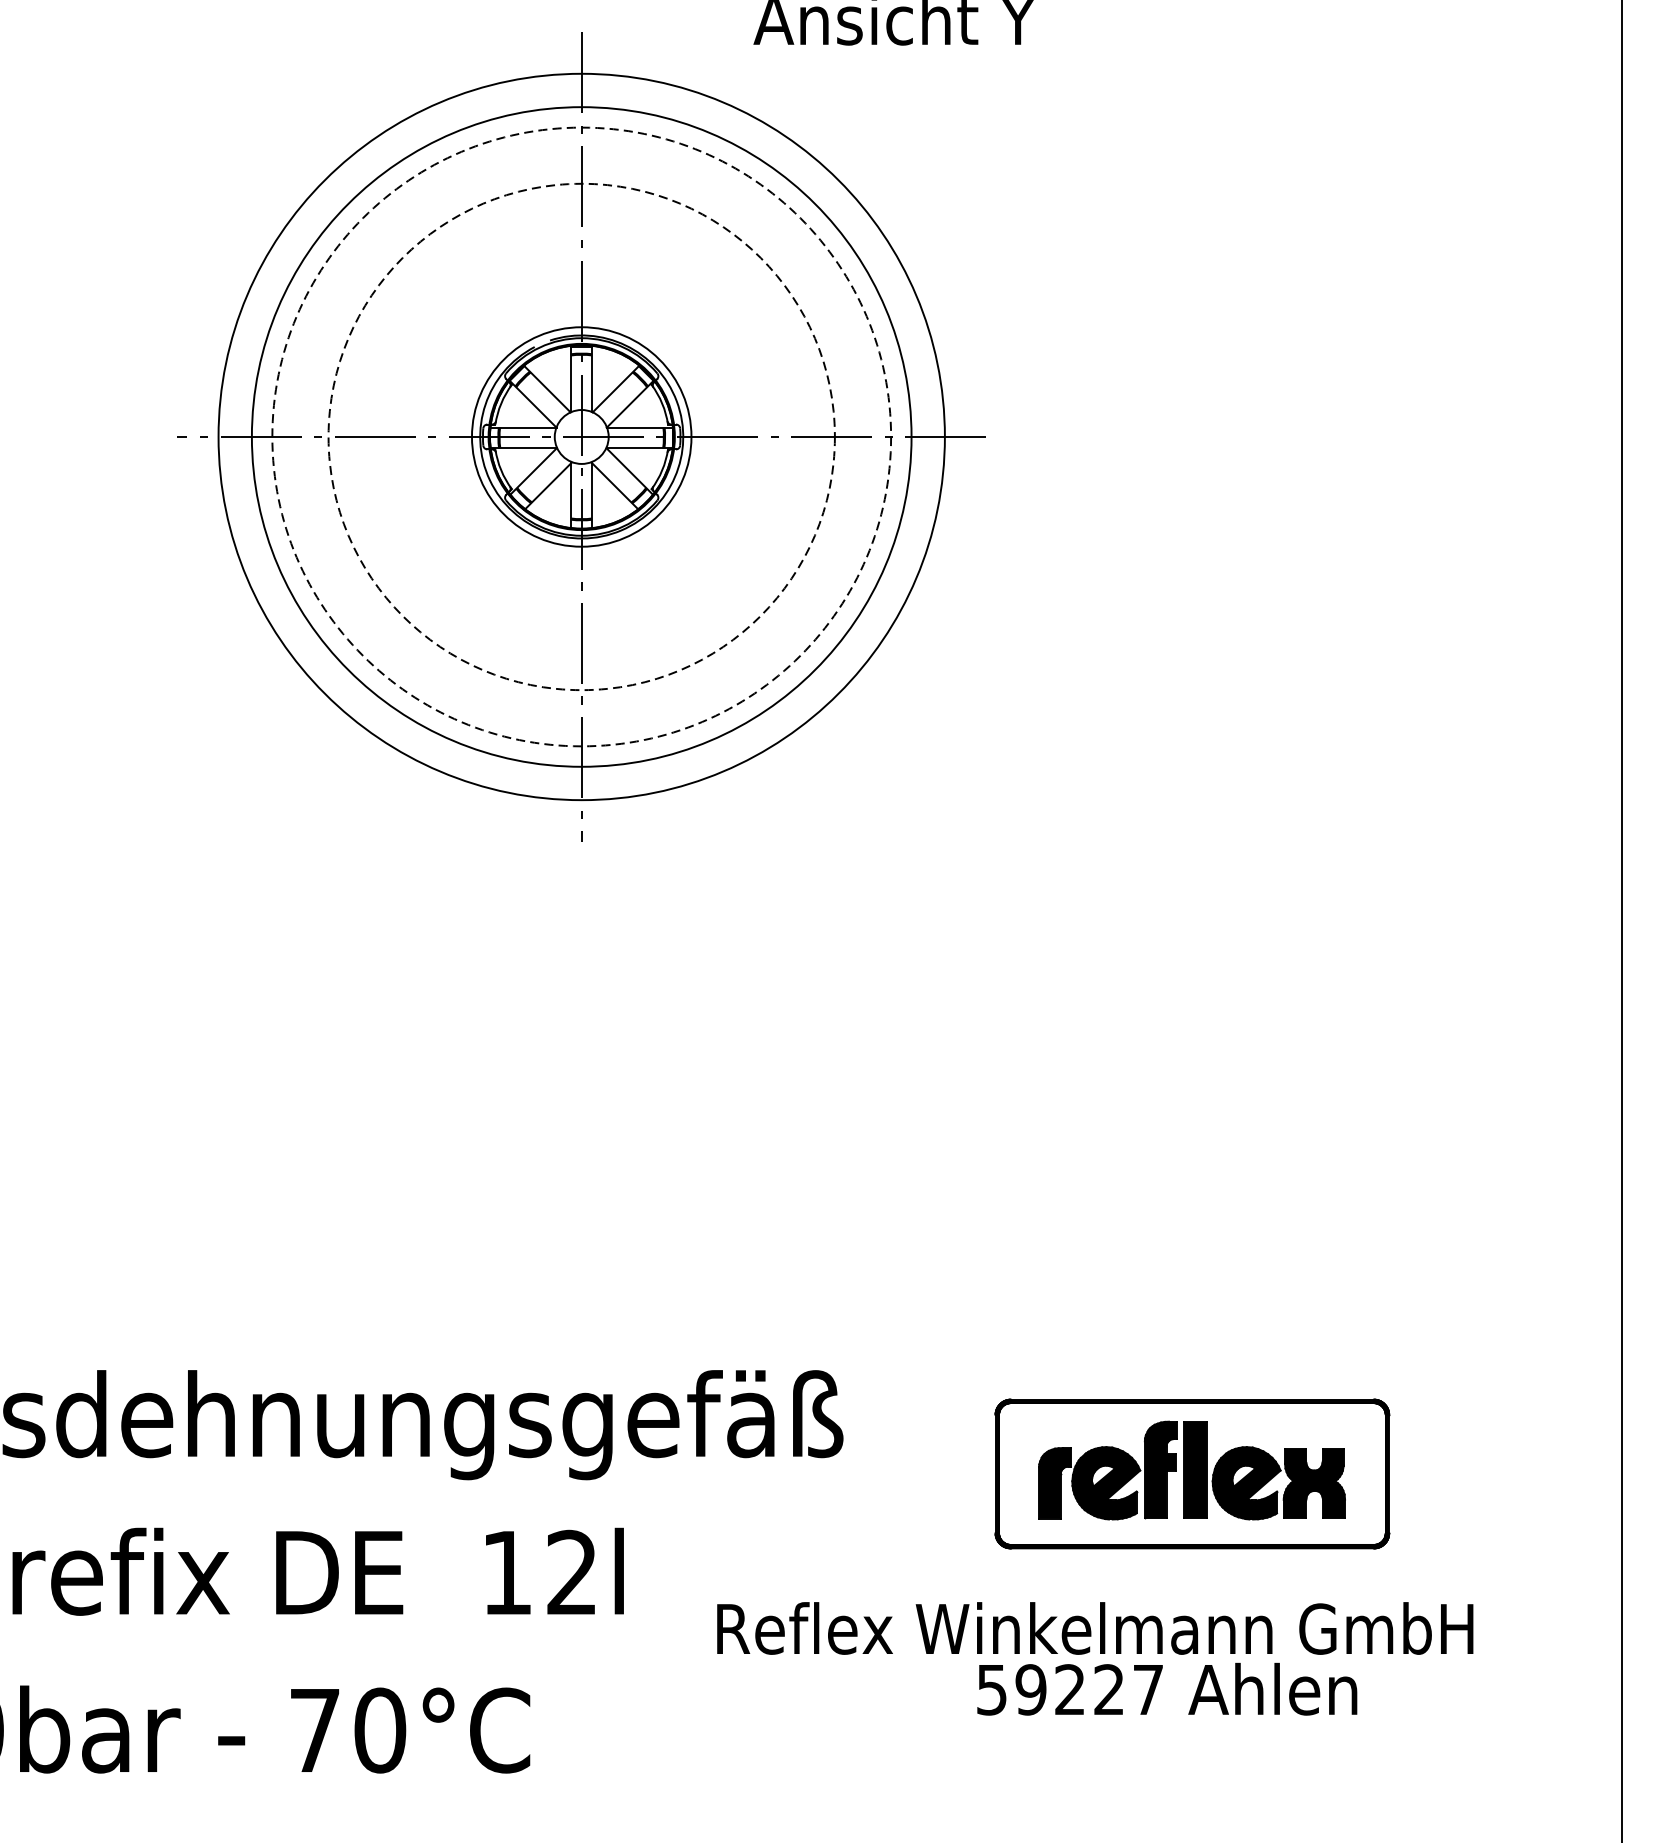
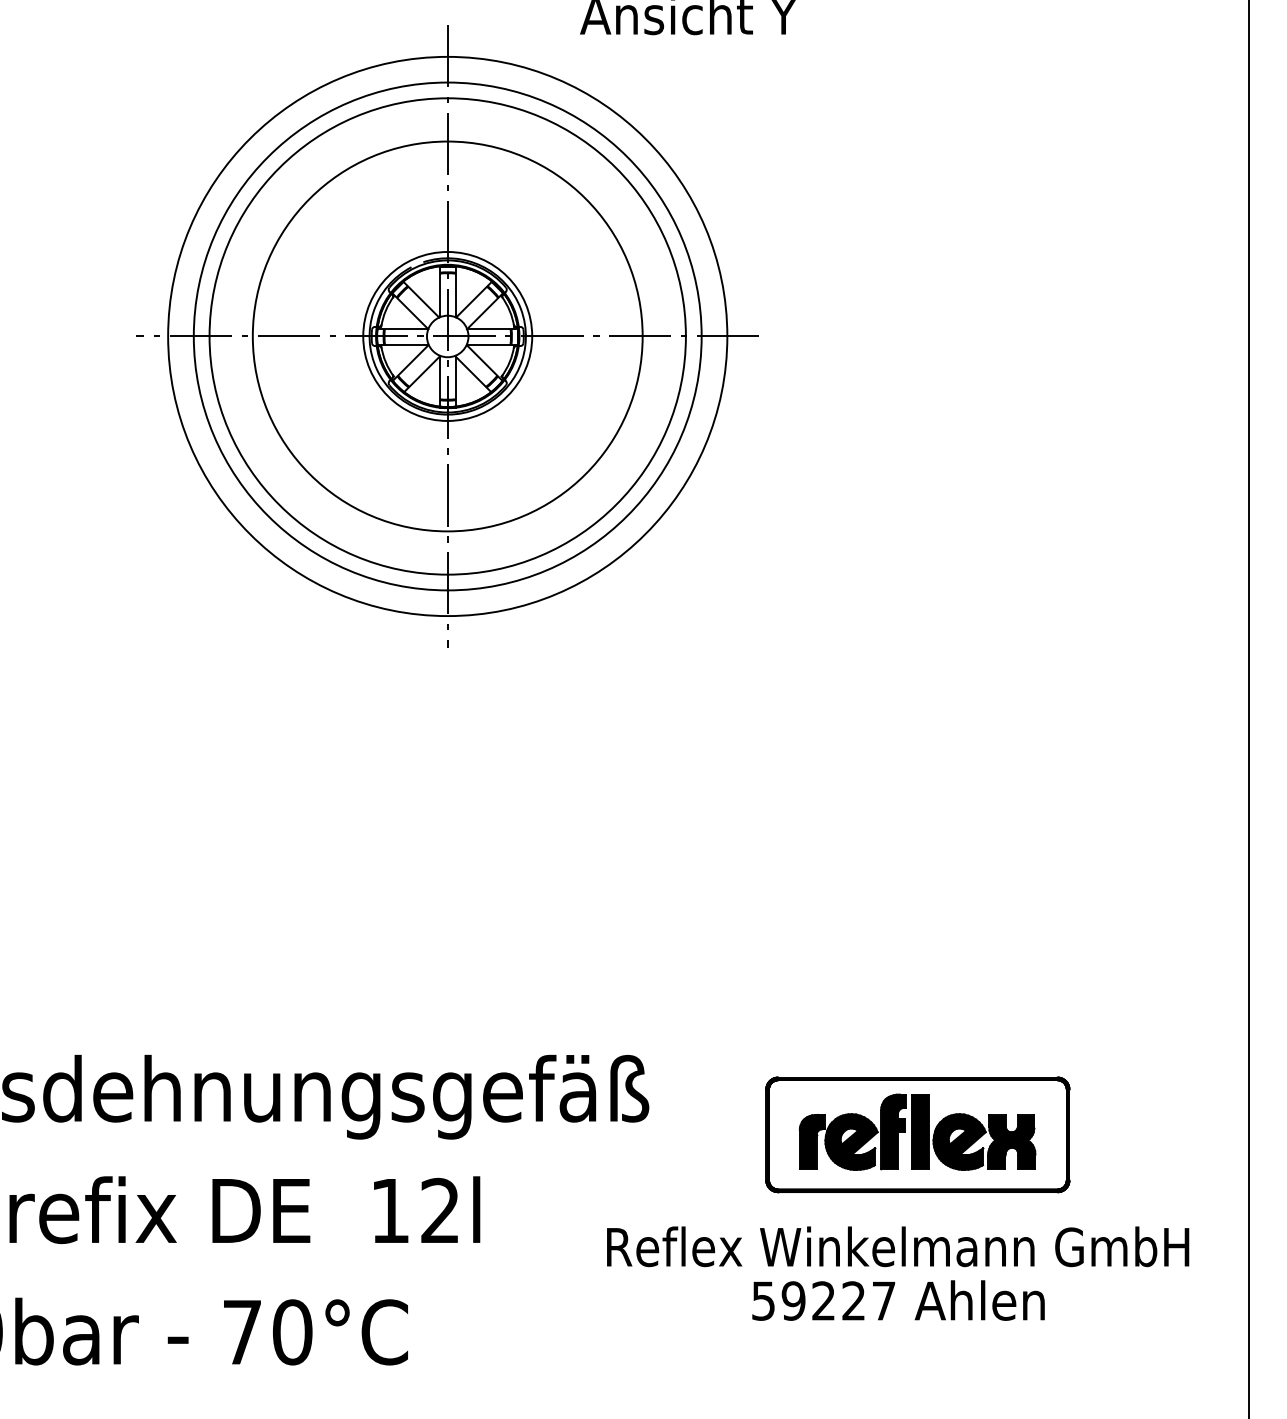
circle: (581, 437) -> (447, 336), dashed -> solid
circle: (581, 437) -> (447, 336), dashed -> solid
text: (1095, 1628) -> (898, 1246), moved

